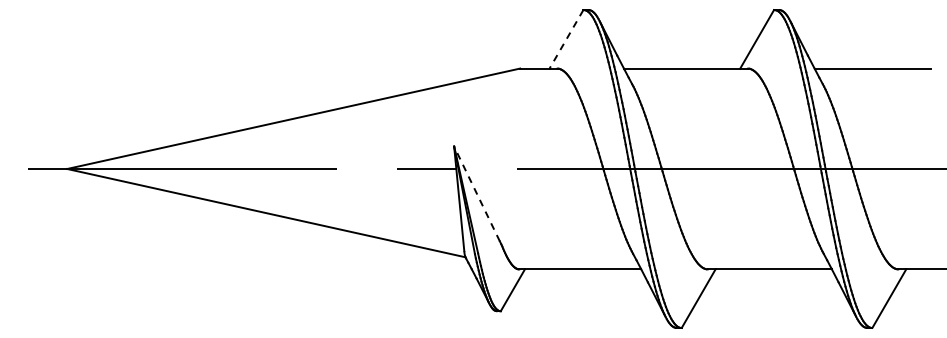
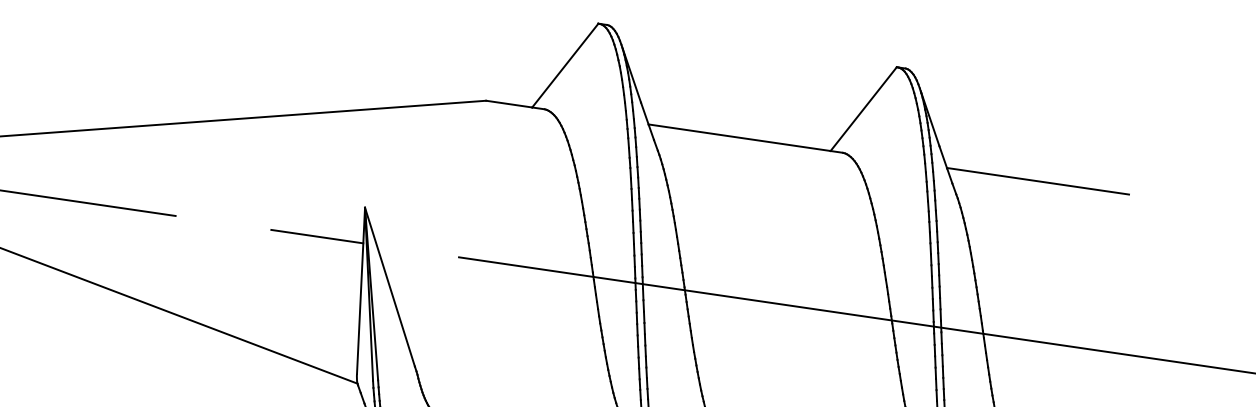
line: (566, 39) -> (565, 65), dashed -> solid
line: (477, 193) -> (390, 286), dashed -> solid

